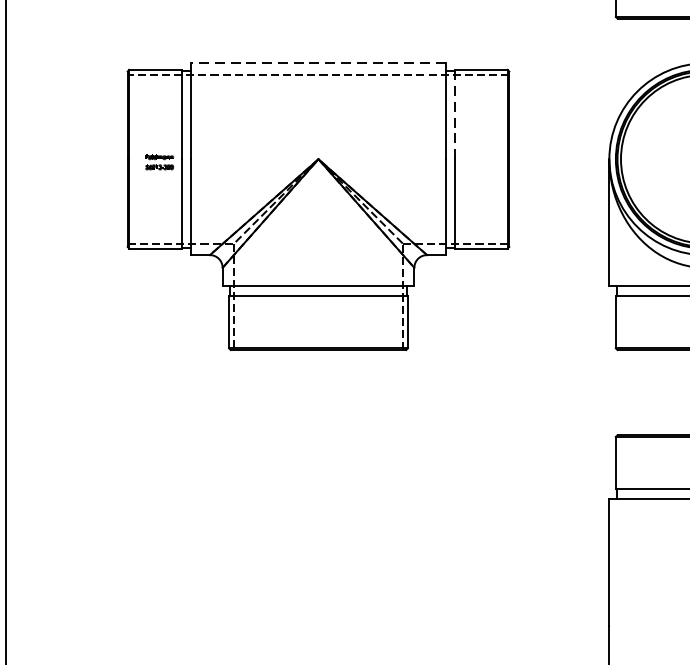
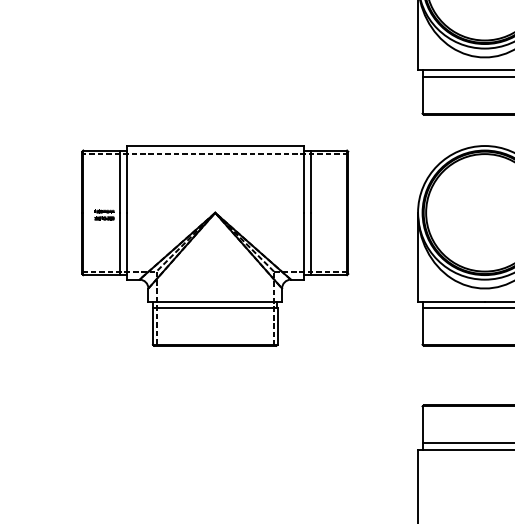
line: (318, 64) -> (215, 146), dashed -> solid
line: (455, 114) -> (310, 181), dashed -> solid

